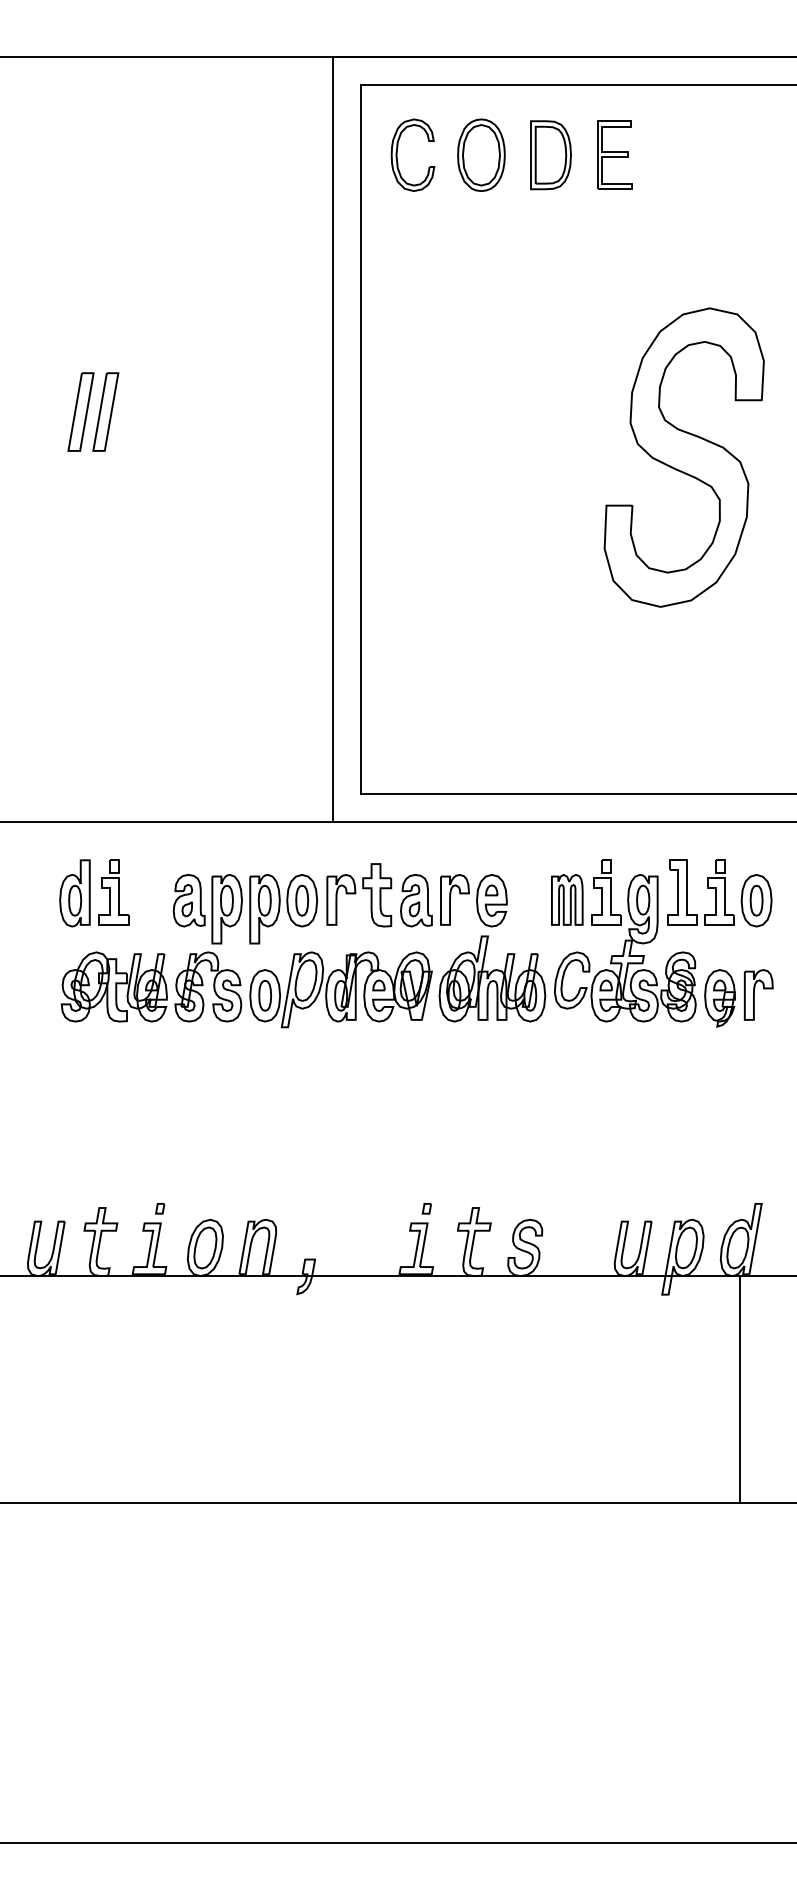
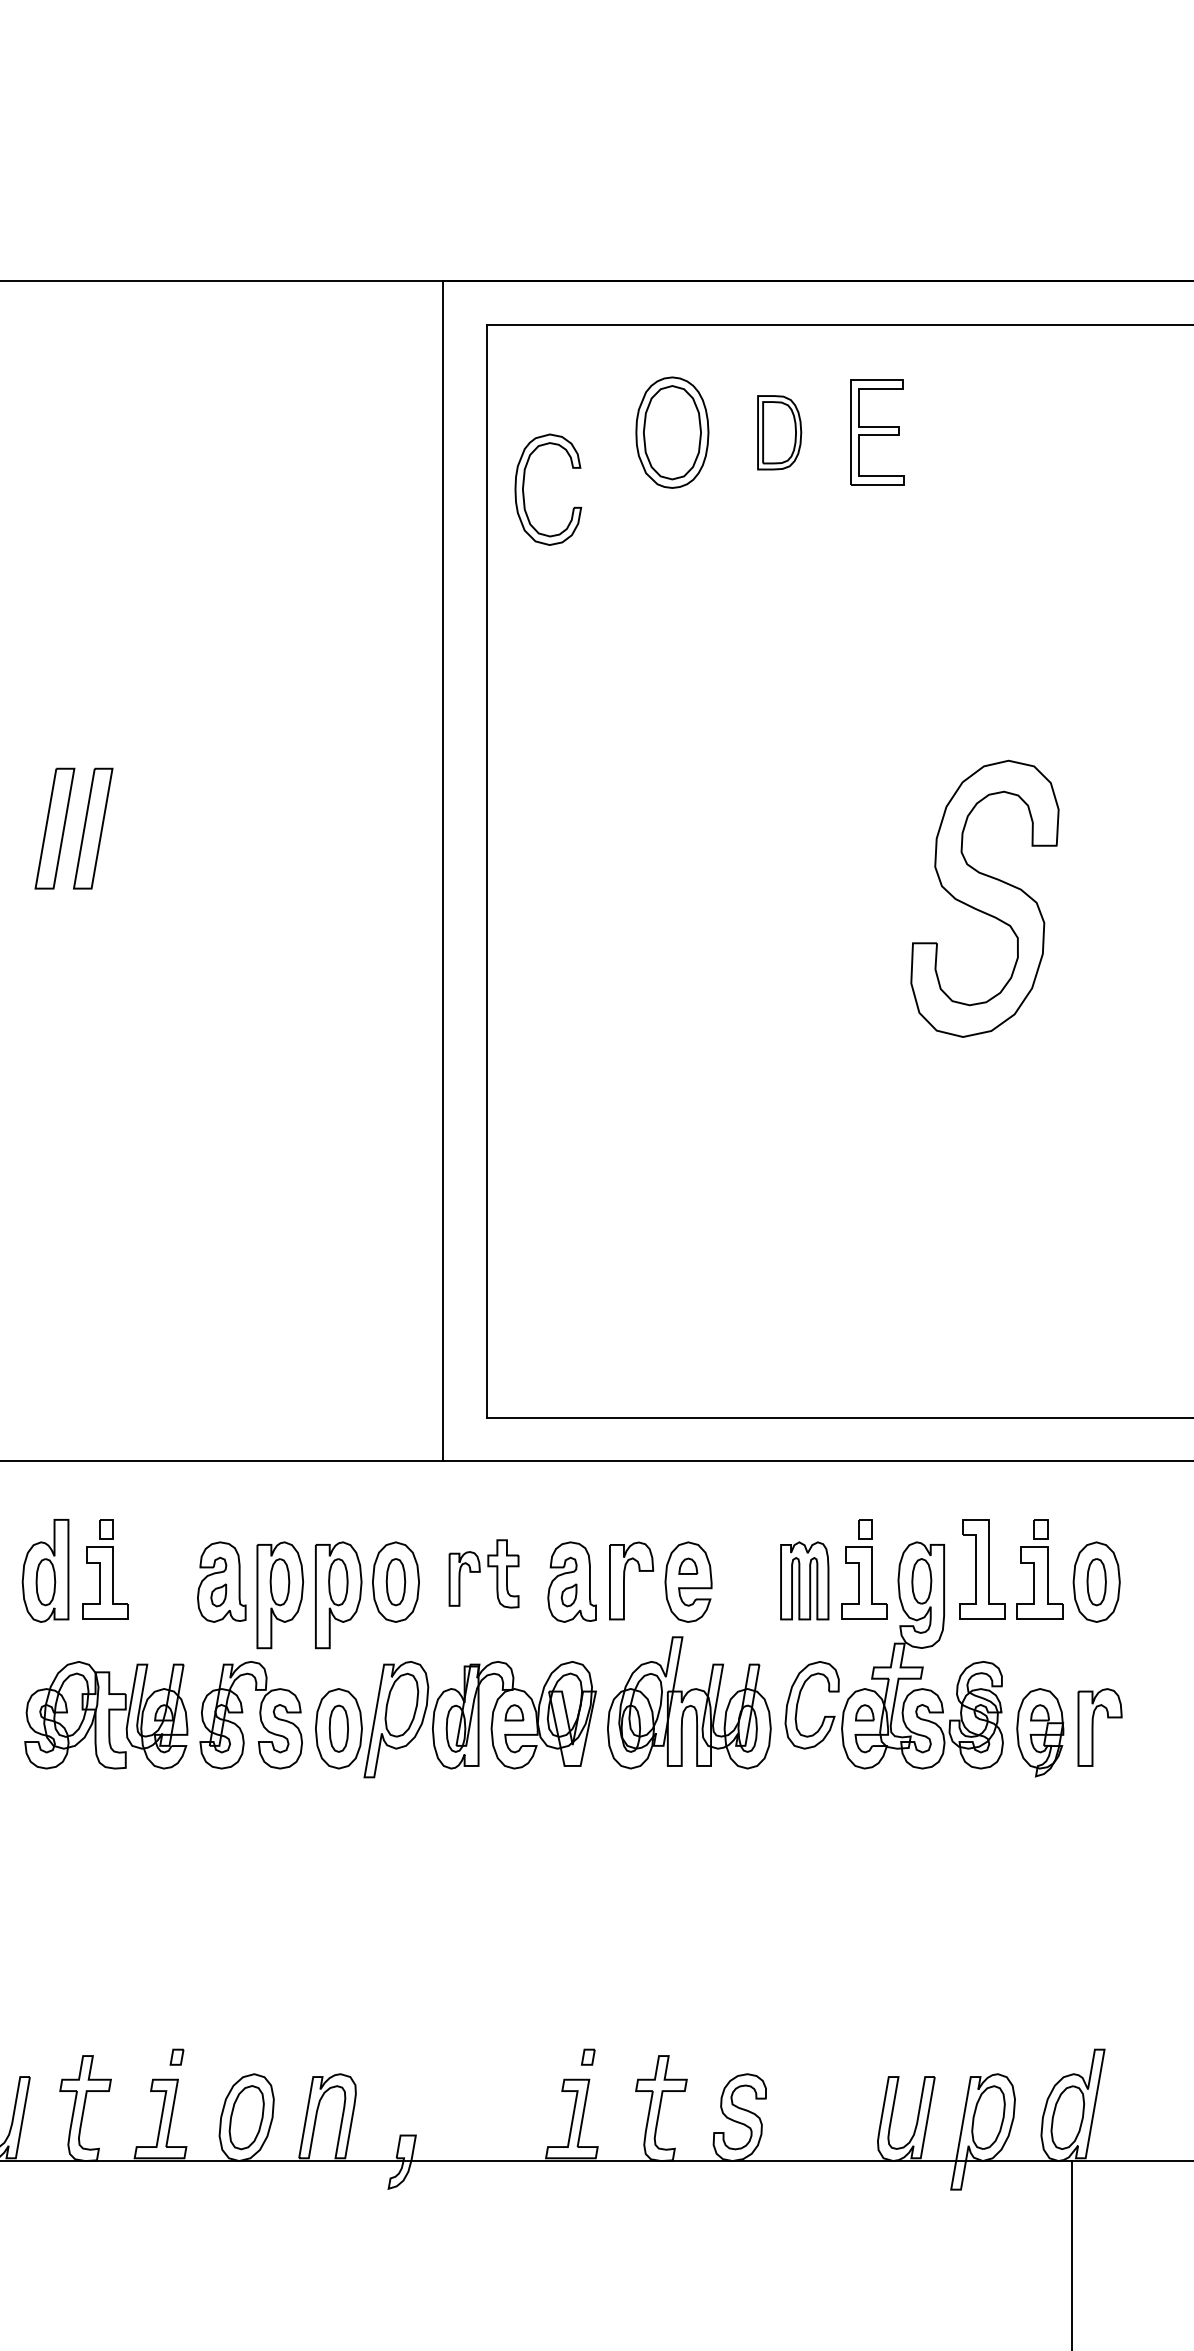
part: (397, 154) -> (524, 488), moved
part: (550, 155) -> (778, 433), size x0.7
part: (683, 457) -> (983, 898), size x0.6
part: (359, 895) -> (484, 1574), size x0.7

